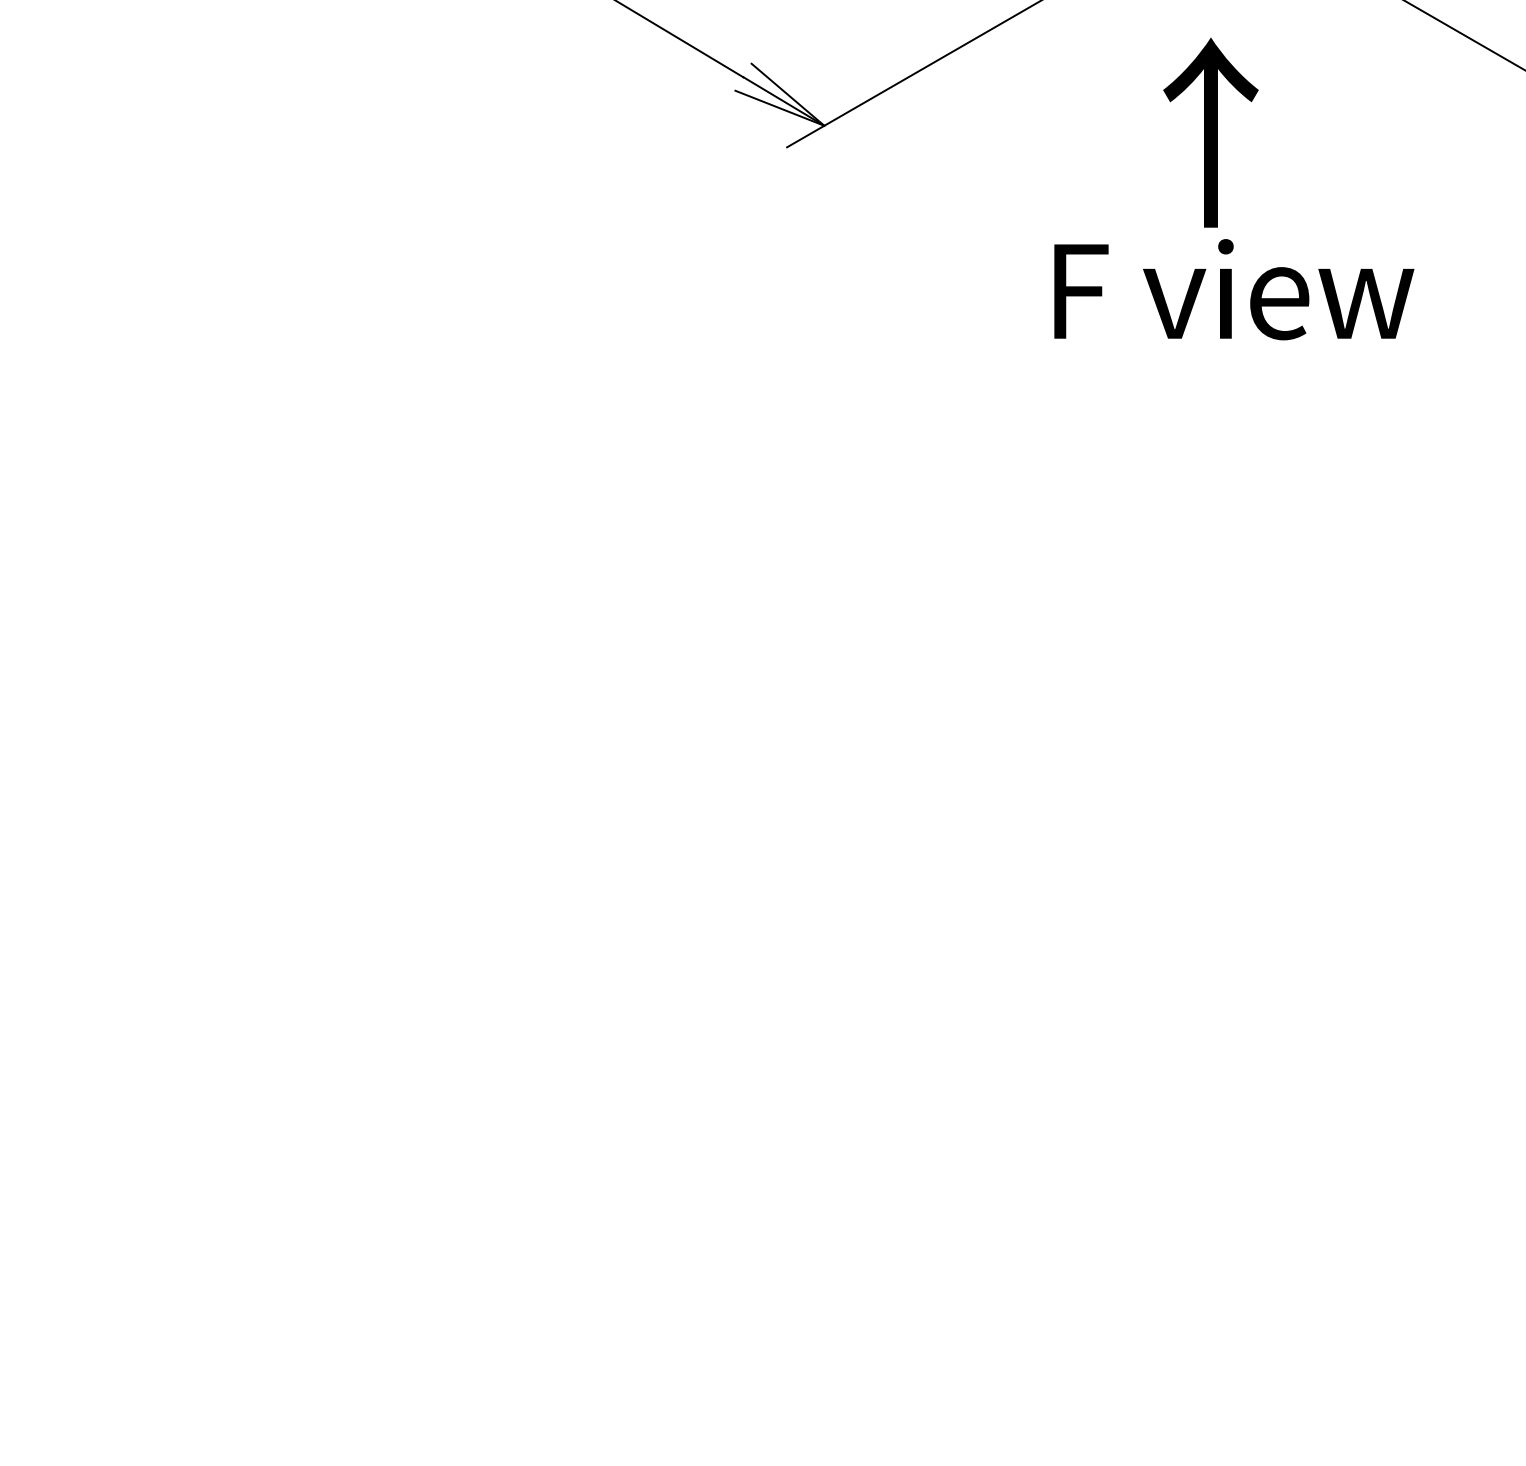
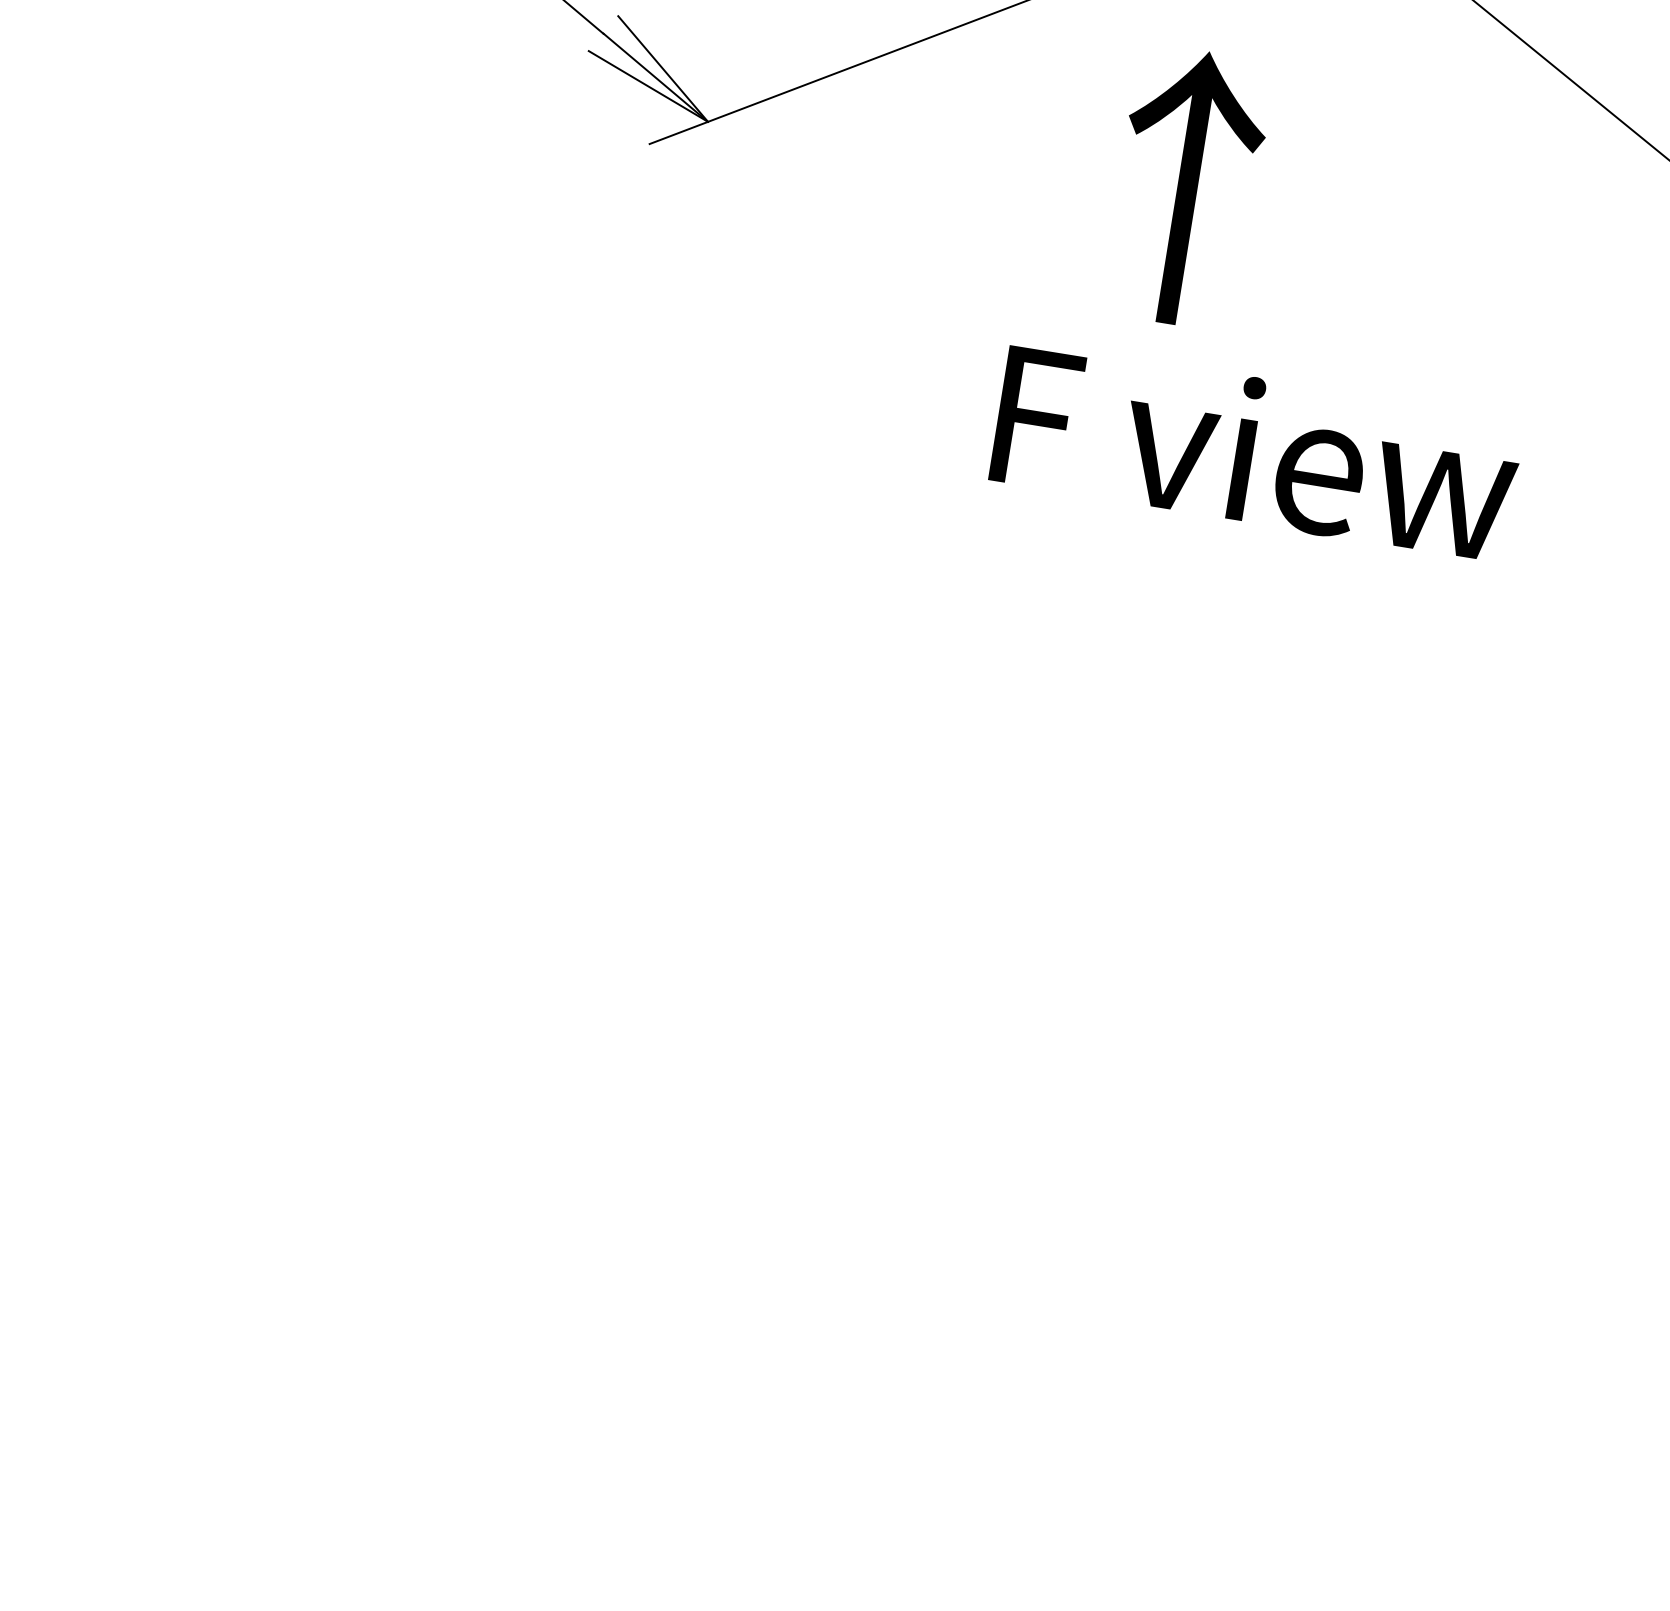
text: (1210, 132) -> (1186, 187), moved

